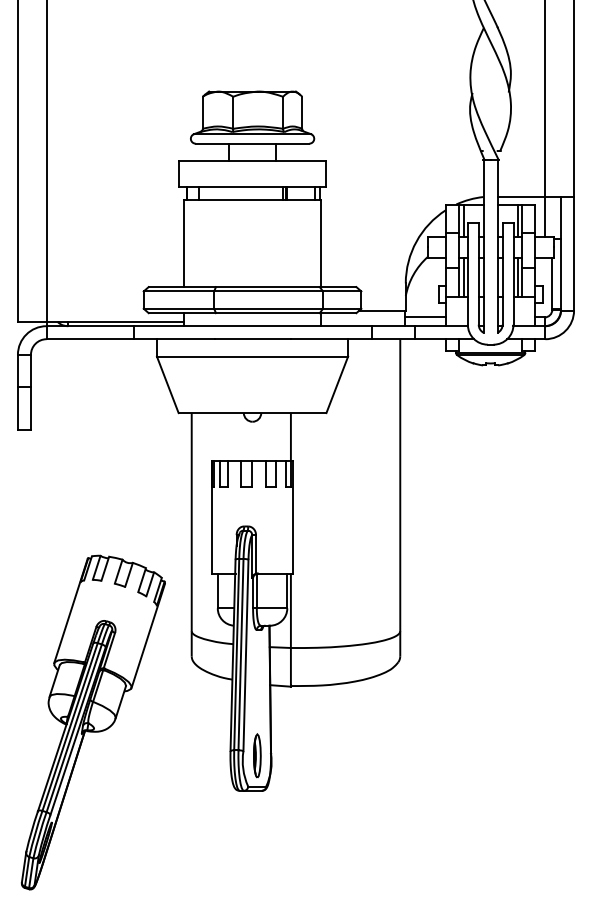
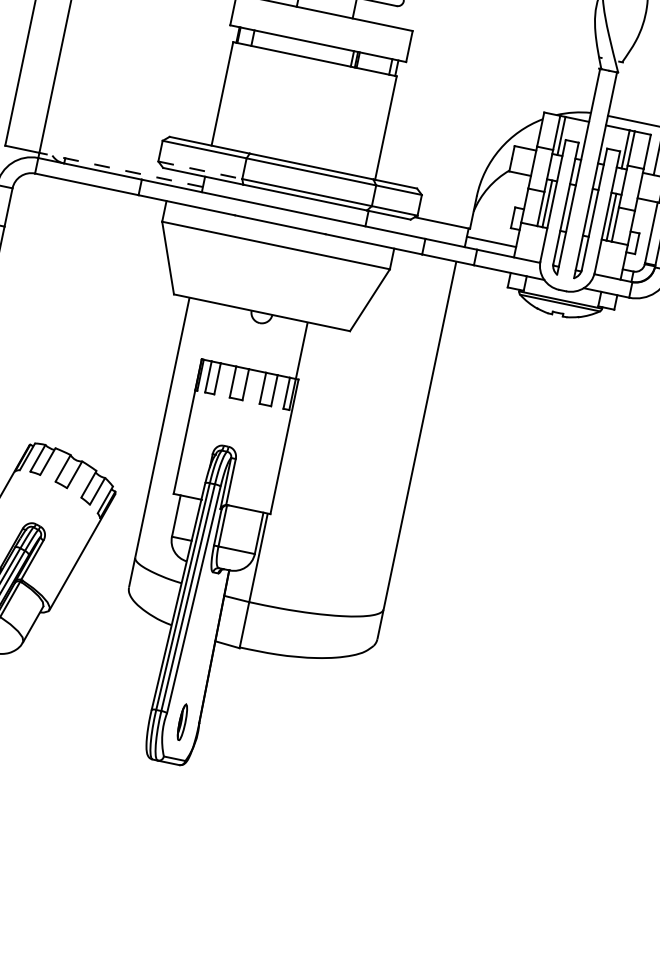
line: (179, 308) -> (201, 170), solid -> dashed
line: (115, 321) -> (121, 169), solid -> dashed
part: (257, 755) -> (182, 721), size x0.7

